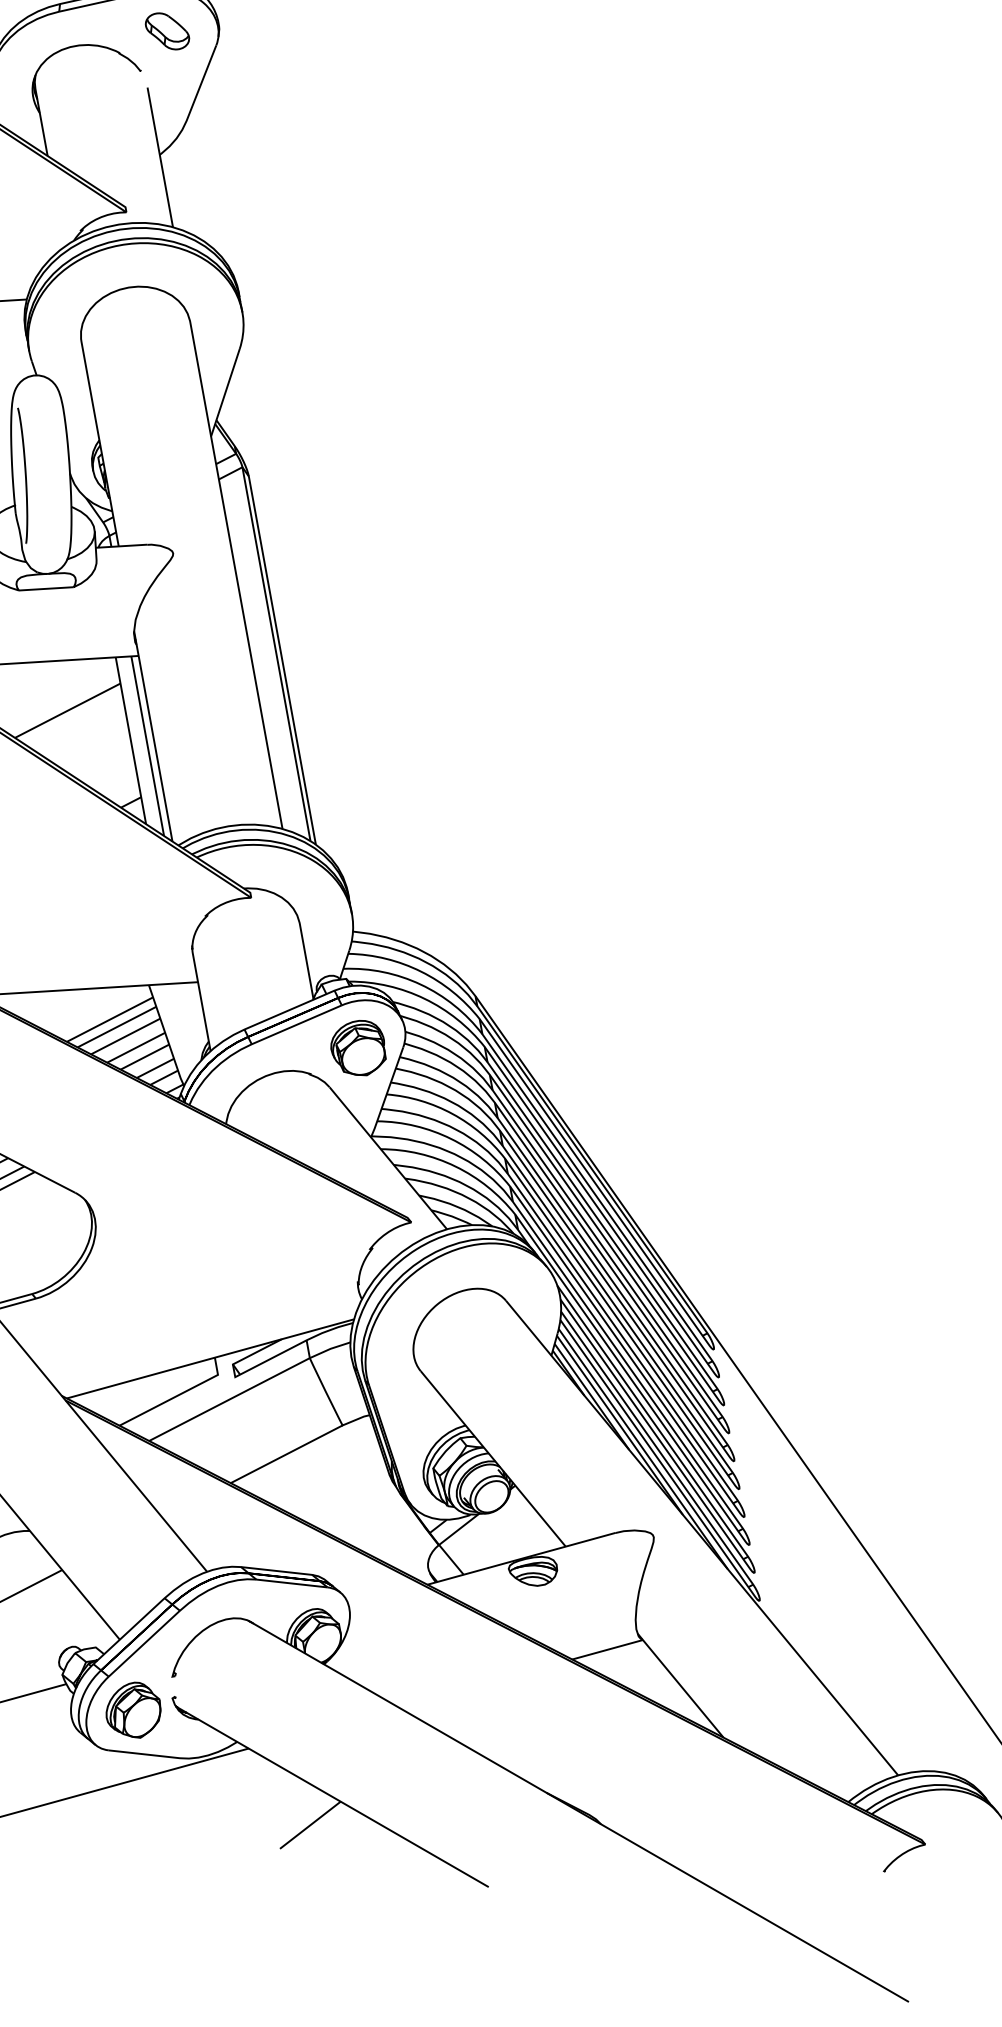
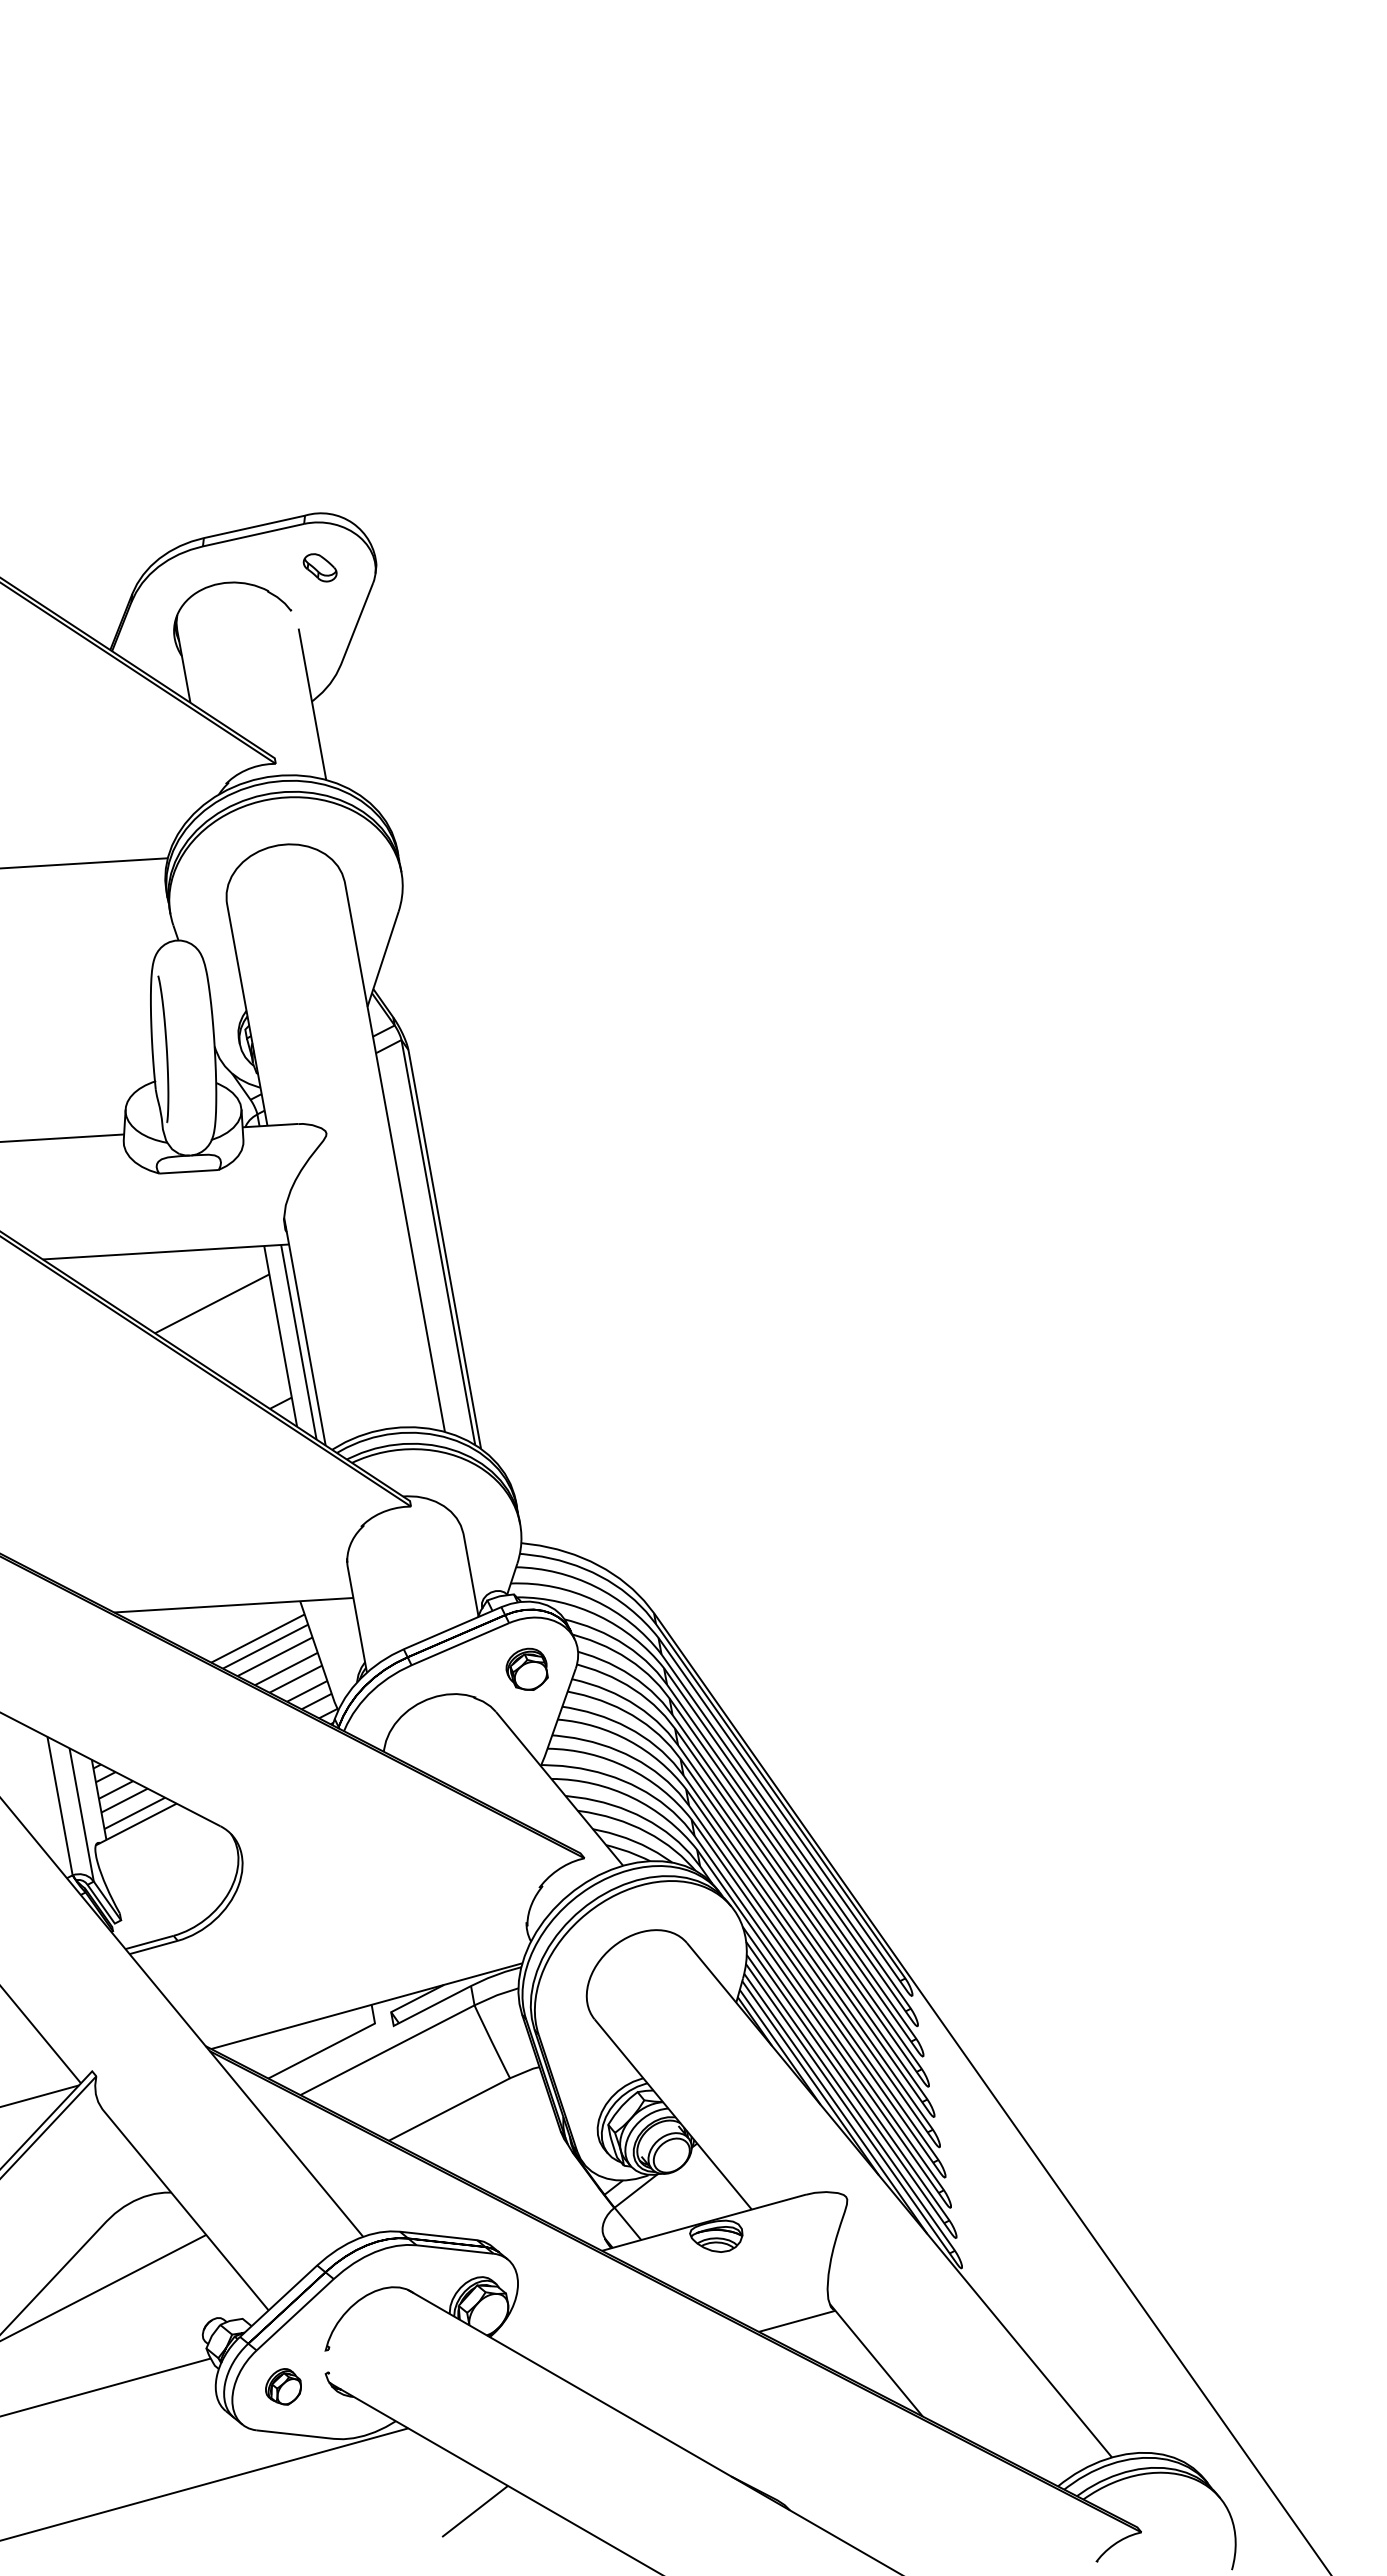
part: (166, 31) -> (319, 567), size x0.7
part: (357, 1048) -> (526, 1669), size x0.7
part: (133, 1709) -> (283, 2386), size x0.6

